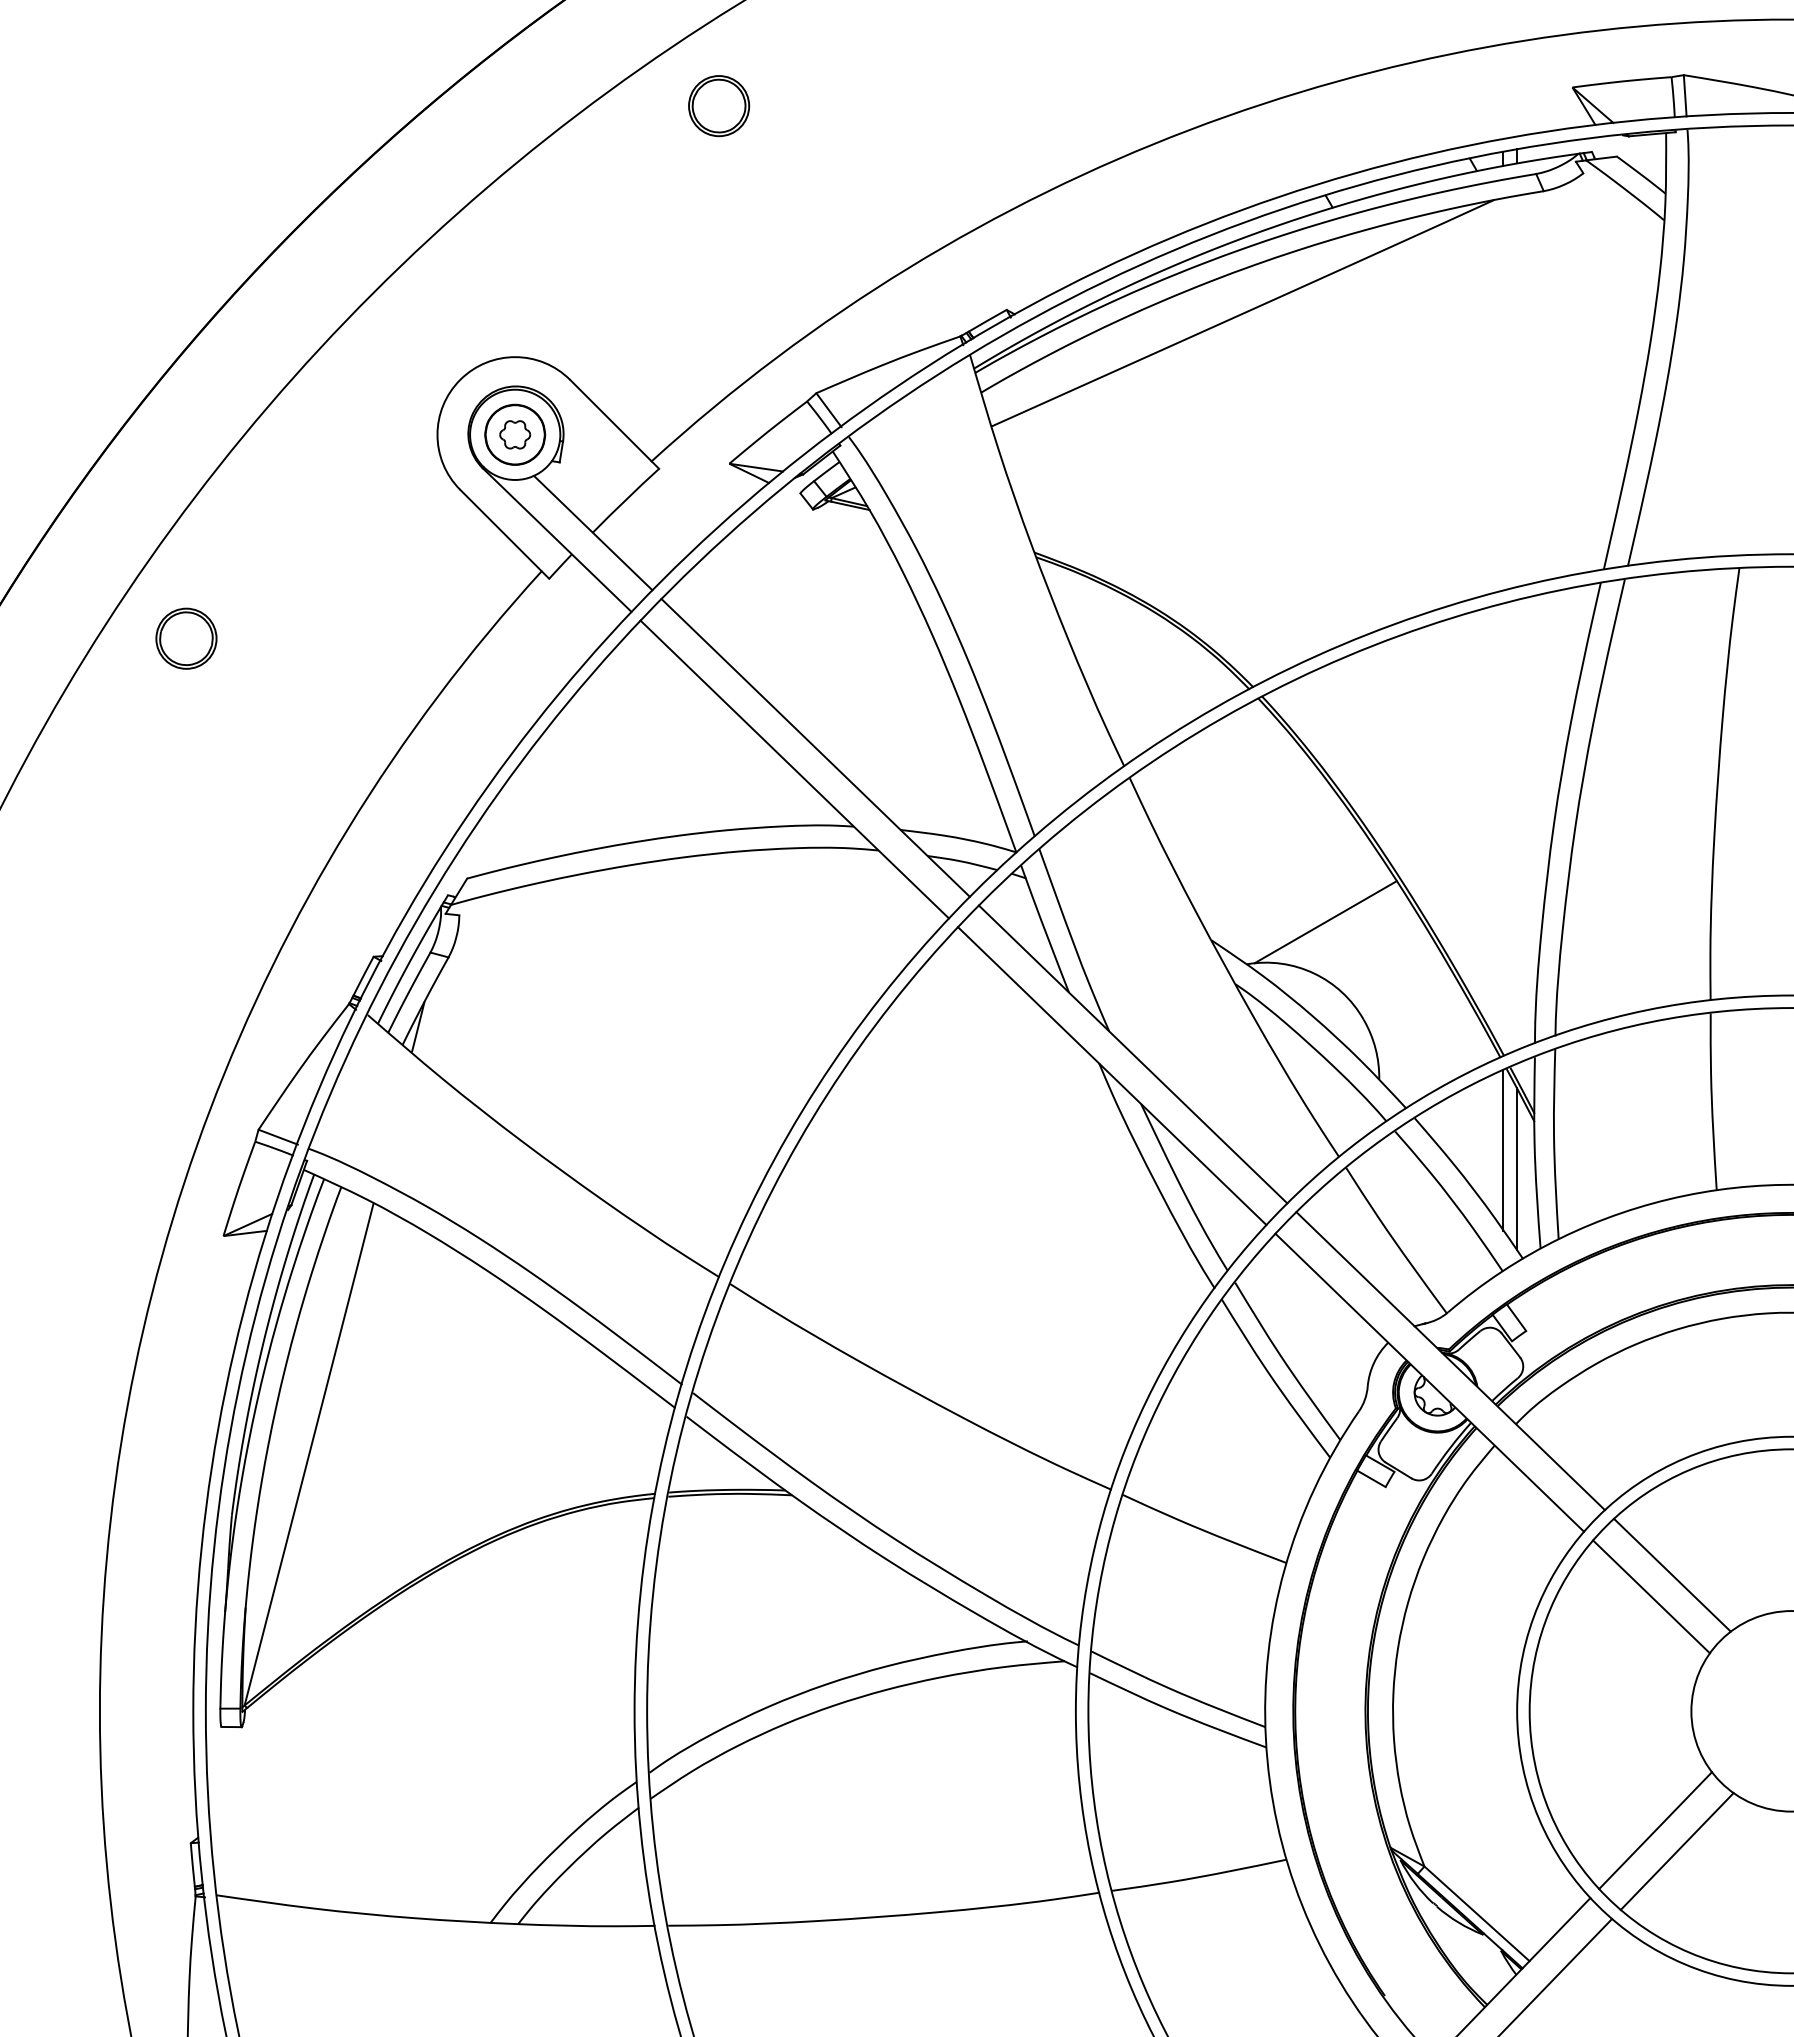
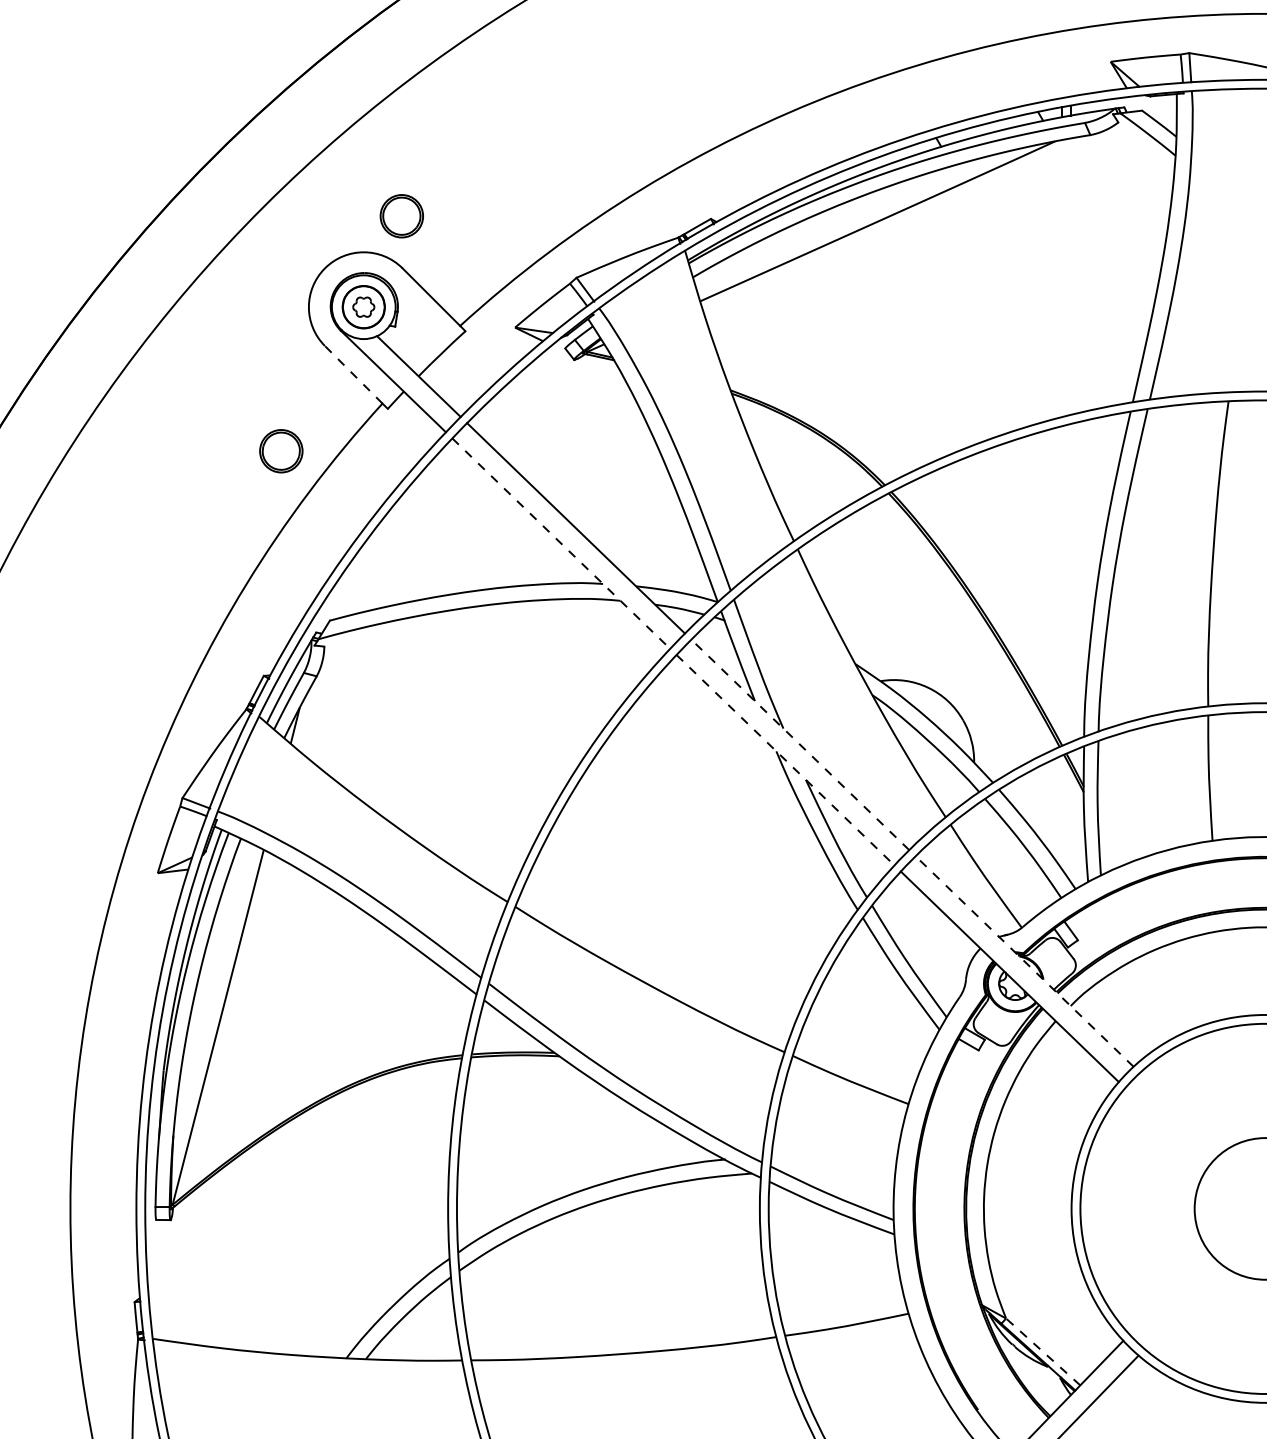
part: (719, 106) -> (402, 216), moved
line: (500, 530) -> (353, 374), solid -> dashed
part: (186, 638) -> (281, 451), moved
line: (795, 769) -> (561, 543), solid -> dashed
line: (1325, 922) -> (936, 651), removed
line: (1132, 1054) -> (799, 744), solid -> dashed
line: (1112, 1076) -> (785, 760), solid -> dashed
line: (1503, 1149) -> (1061, 812), removed
line: (1516, 1169) -> (1071, 826), removed
line: (1450, 1360) -> (1024, 961), solid -> dashed
line: (1671, 1574) -> (1180, 1112), removed
line: (1651, 1596) -> (1166, 1127), removed
line: (1655, 1830) -> (1169, 1293), removed
line: (1676, 1851) -> (1184, 1307), removed
line: (1477, 1913) -> (1043, 1351), solid -> dashed

